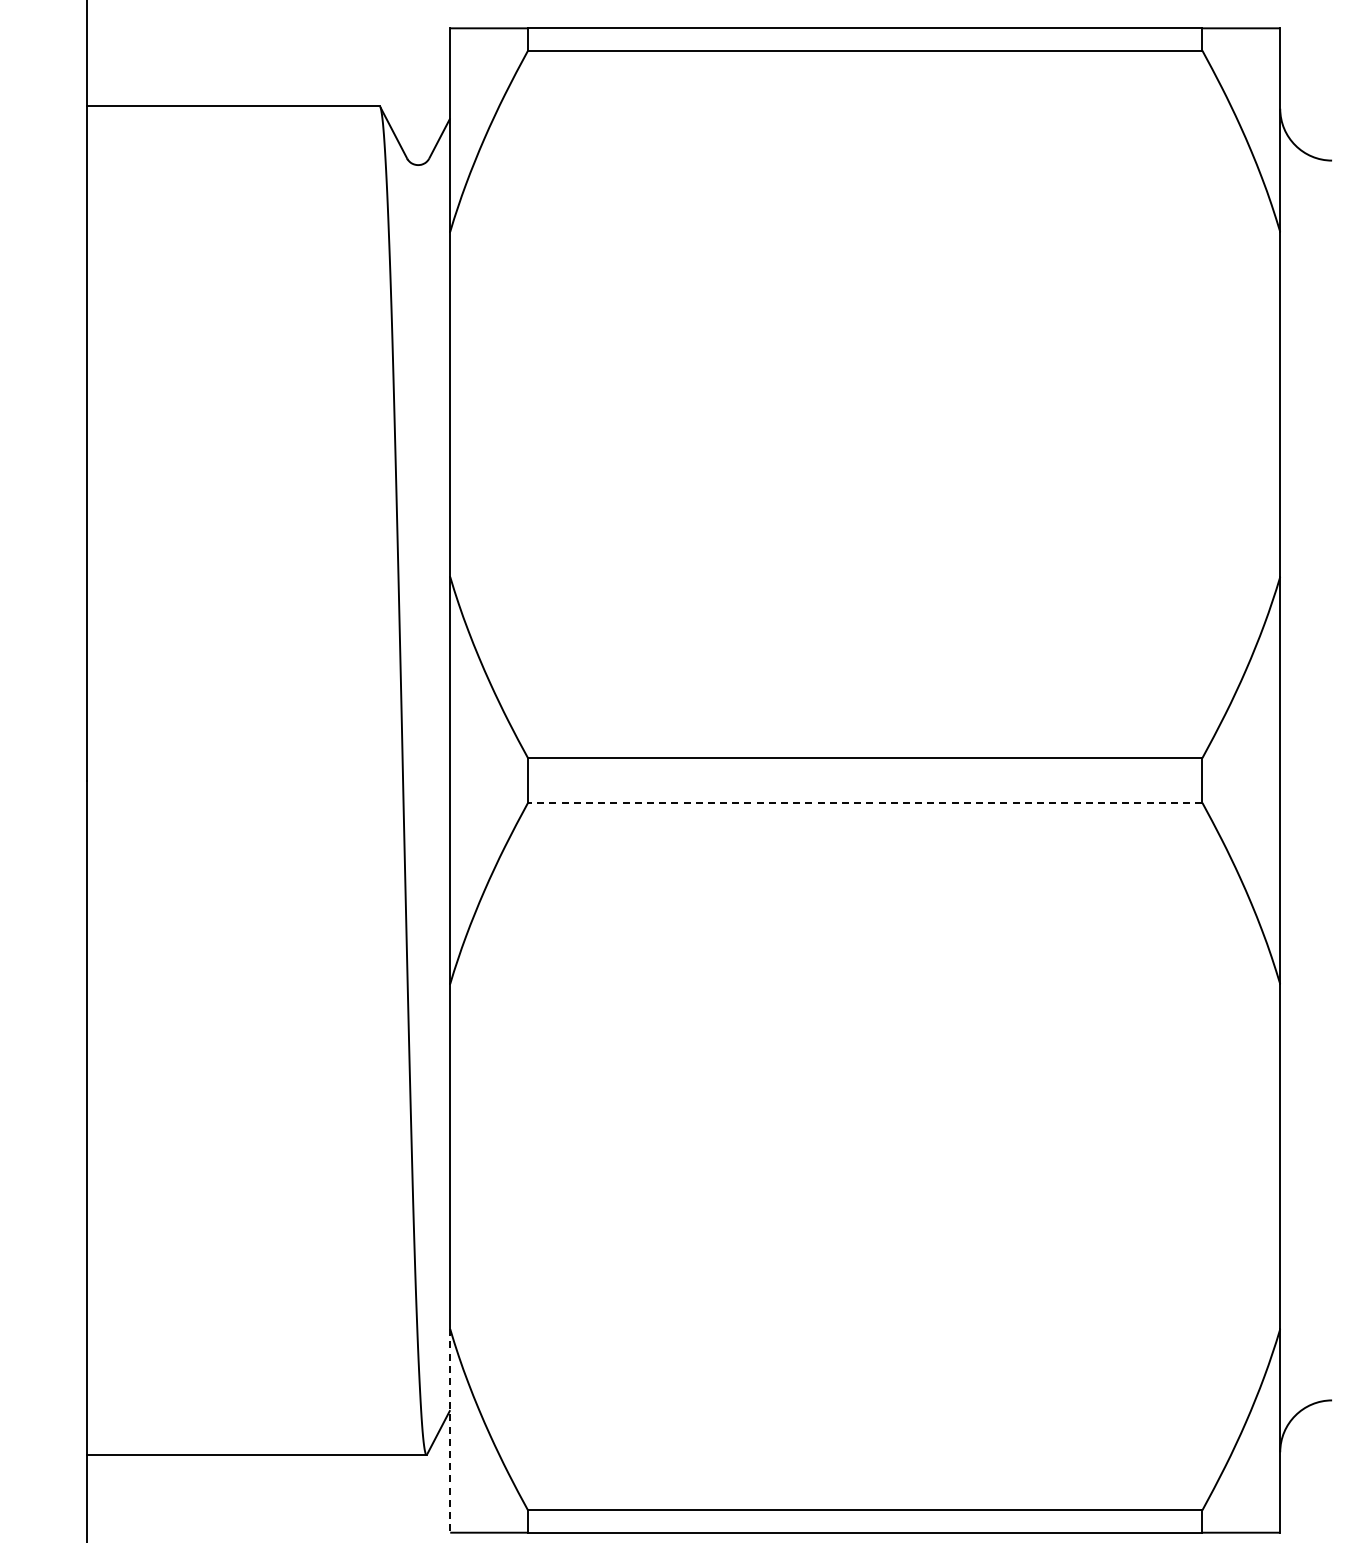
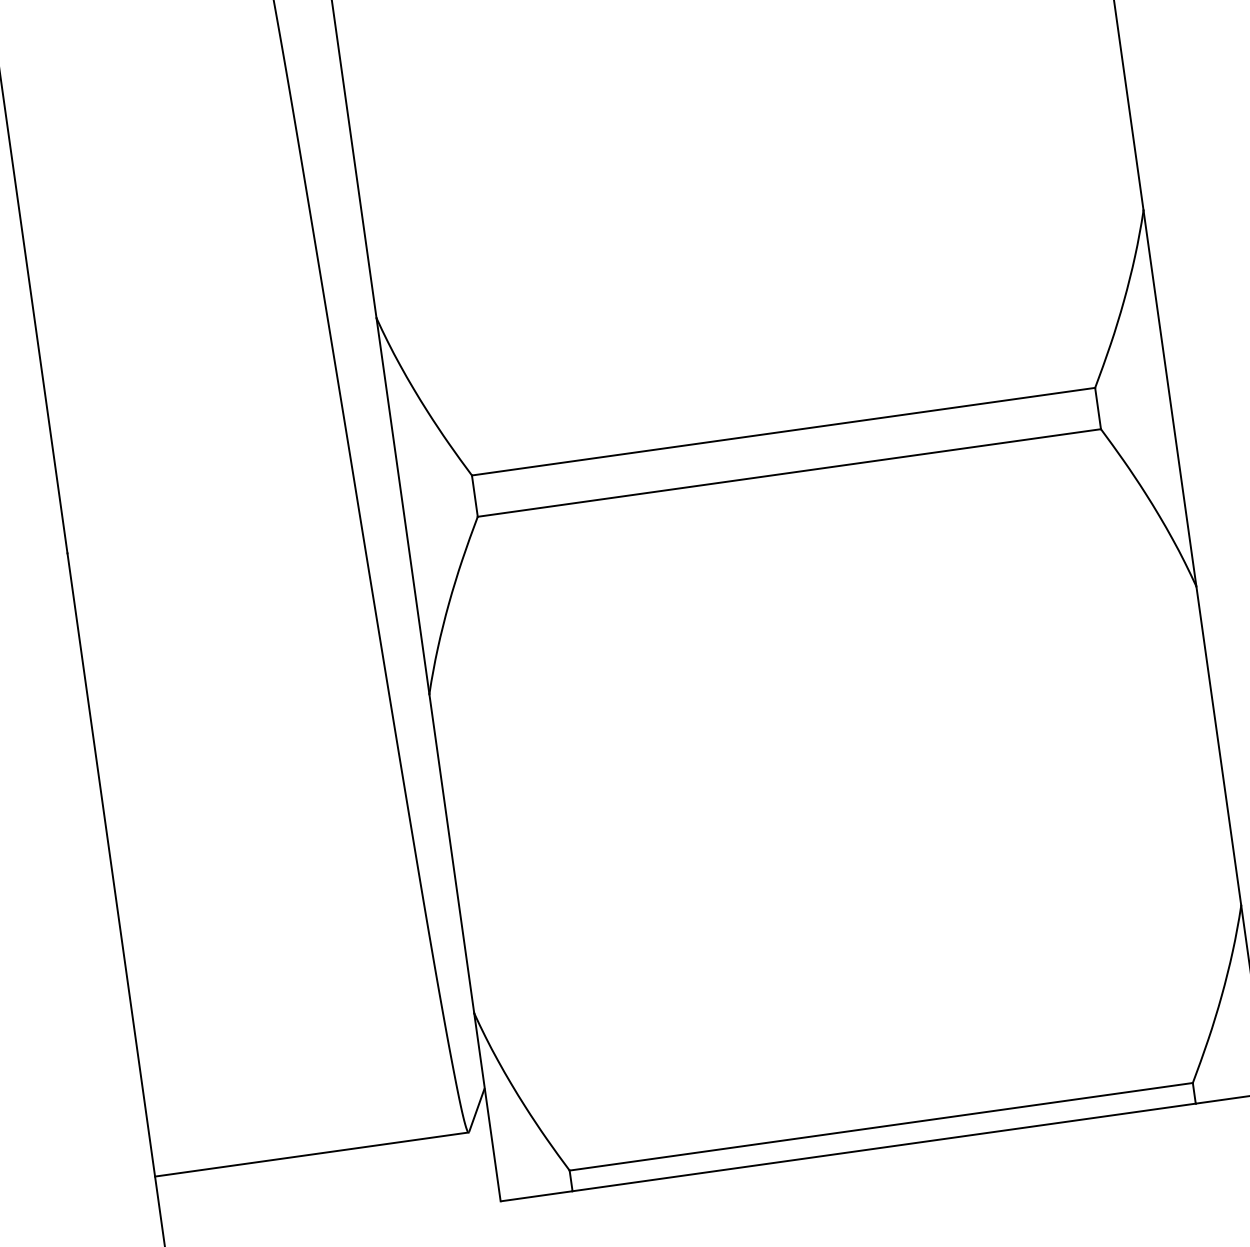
line: (864, 802) -> (788, 472), dashed -> solid
line: (450, 1430) -> (487, 1106), dashed -> solid

